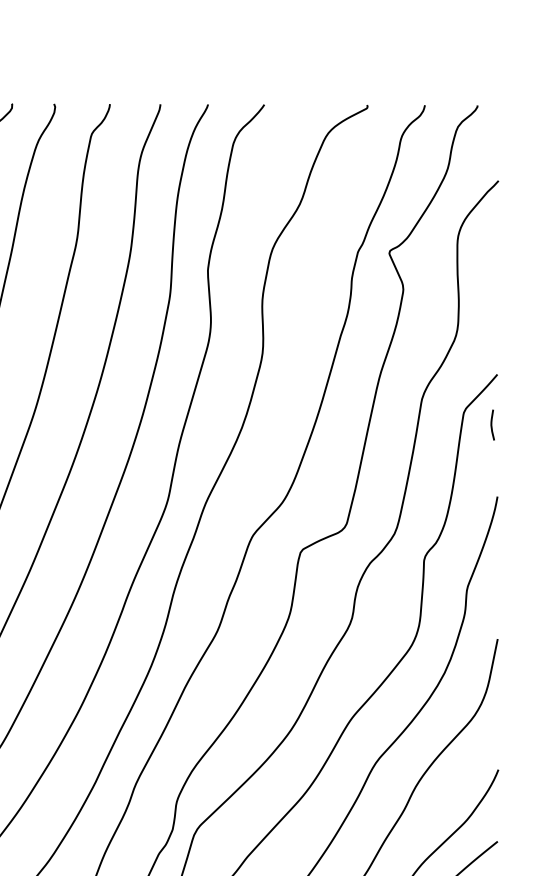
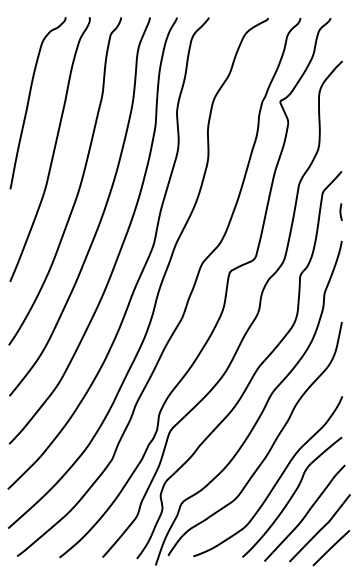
line: (491, 423) -> (340, 211), moved

